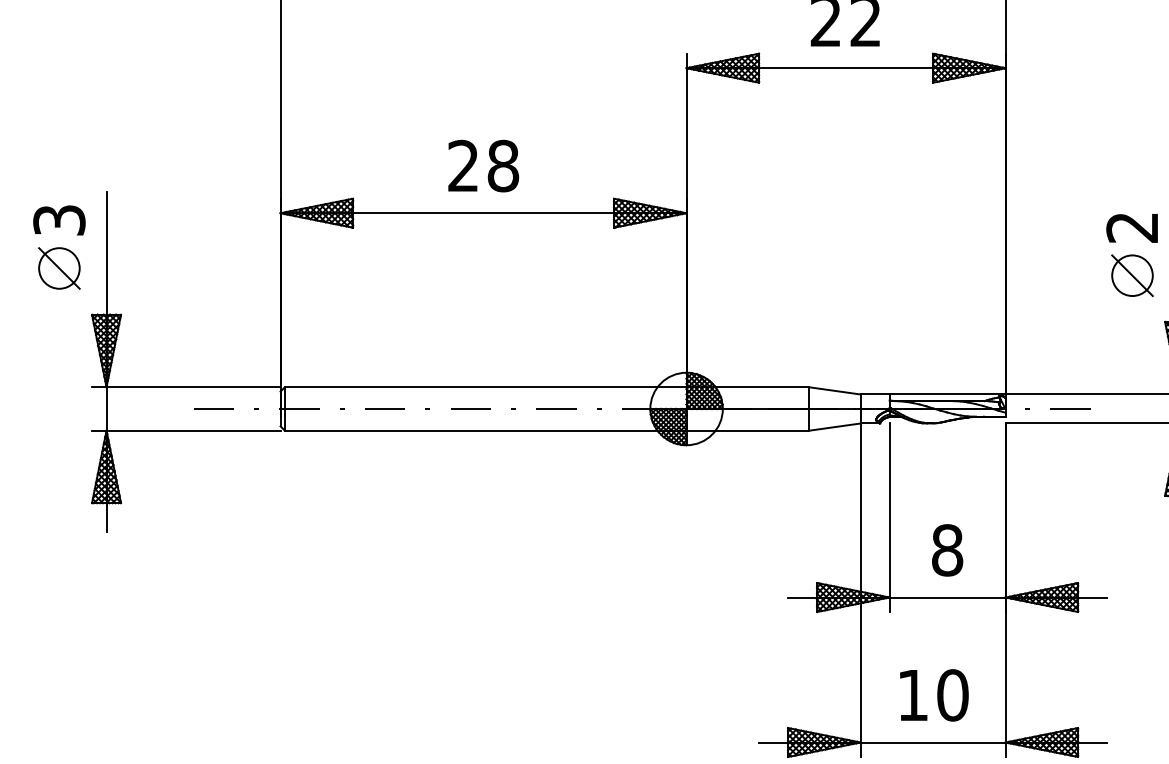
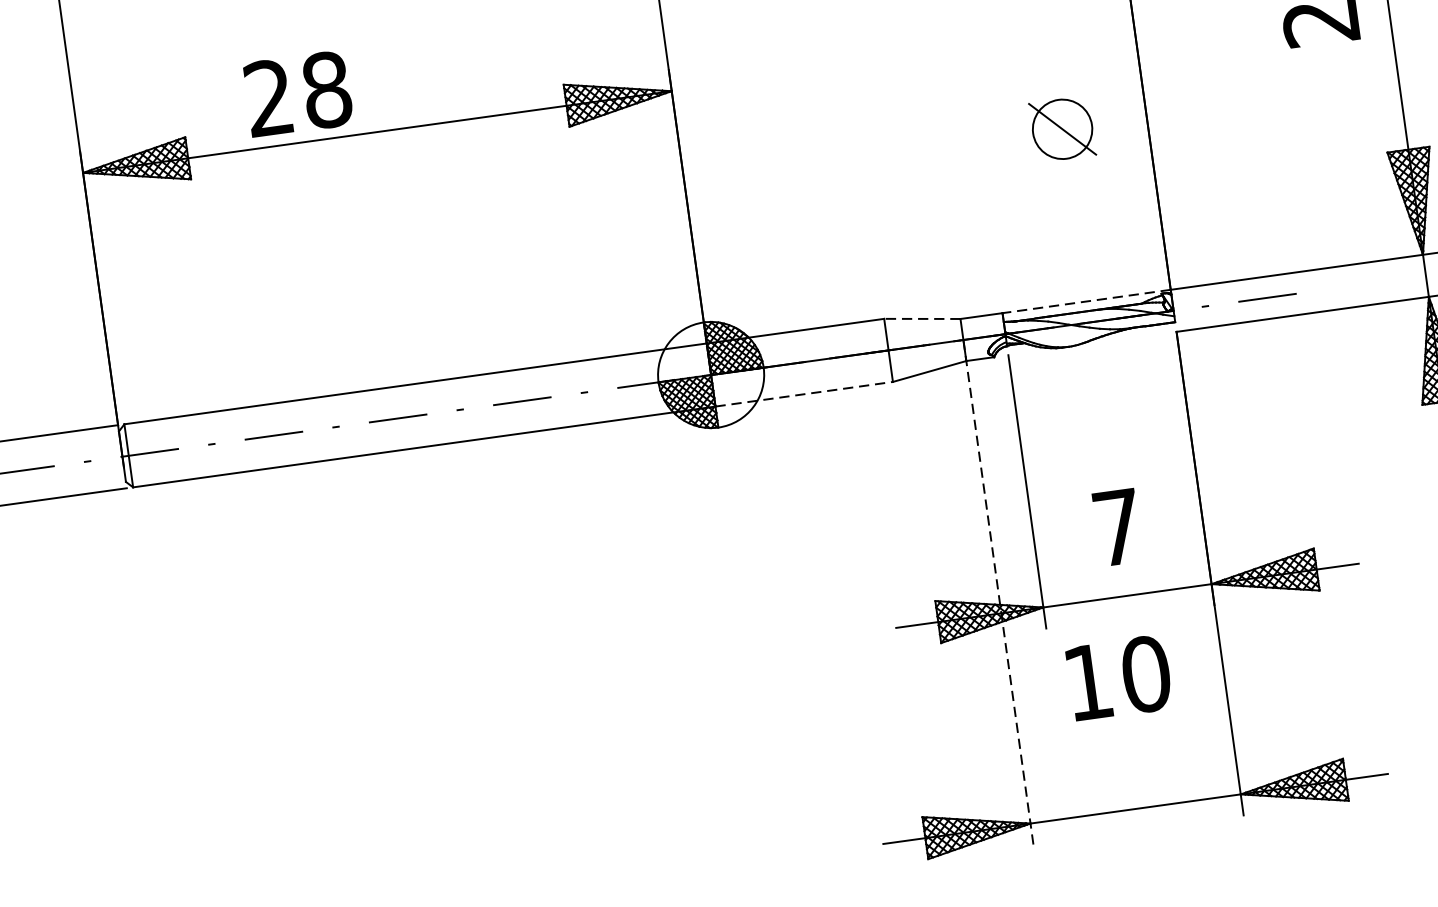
text: (483, 165) -> (298, 93), moved
part: (1132, 275) -> (1062, 128), moved
line: (834, 390) -> (921, 318), solid -> dashed
line: (947, 394) -> (1086, 301), solid -> dashed
line: (748, 430) -> (805, 393), solid -> dashed
text: (947, 550) -> (1117, 527), 8 -> 7
line: (860, 583) -> (998, 593), solid -> dashed
text: (934, 695) -> (1119, 678), moved

